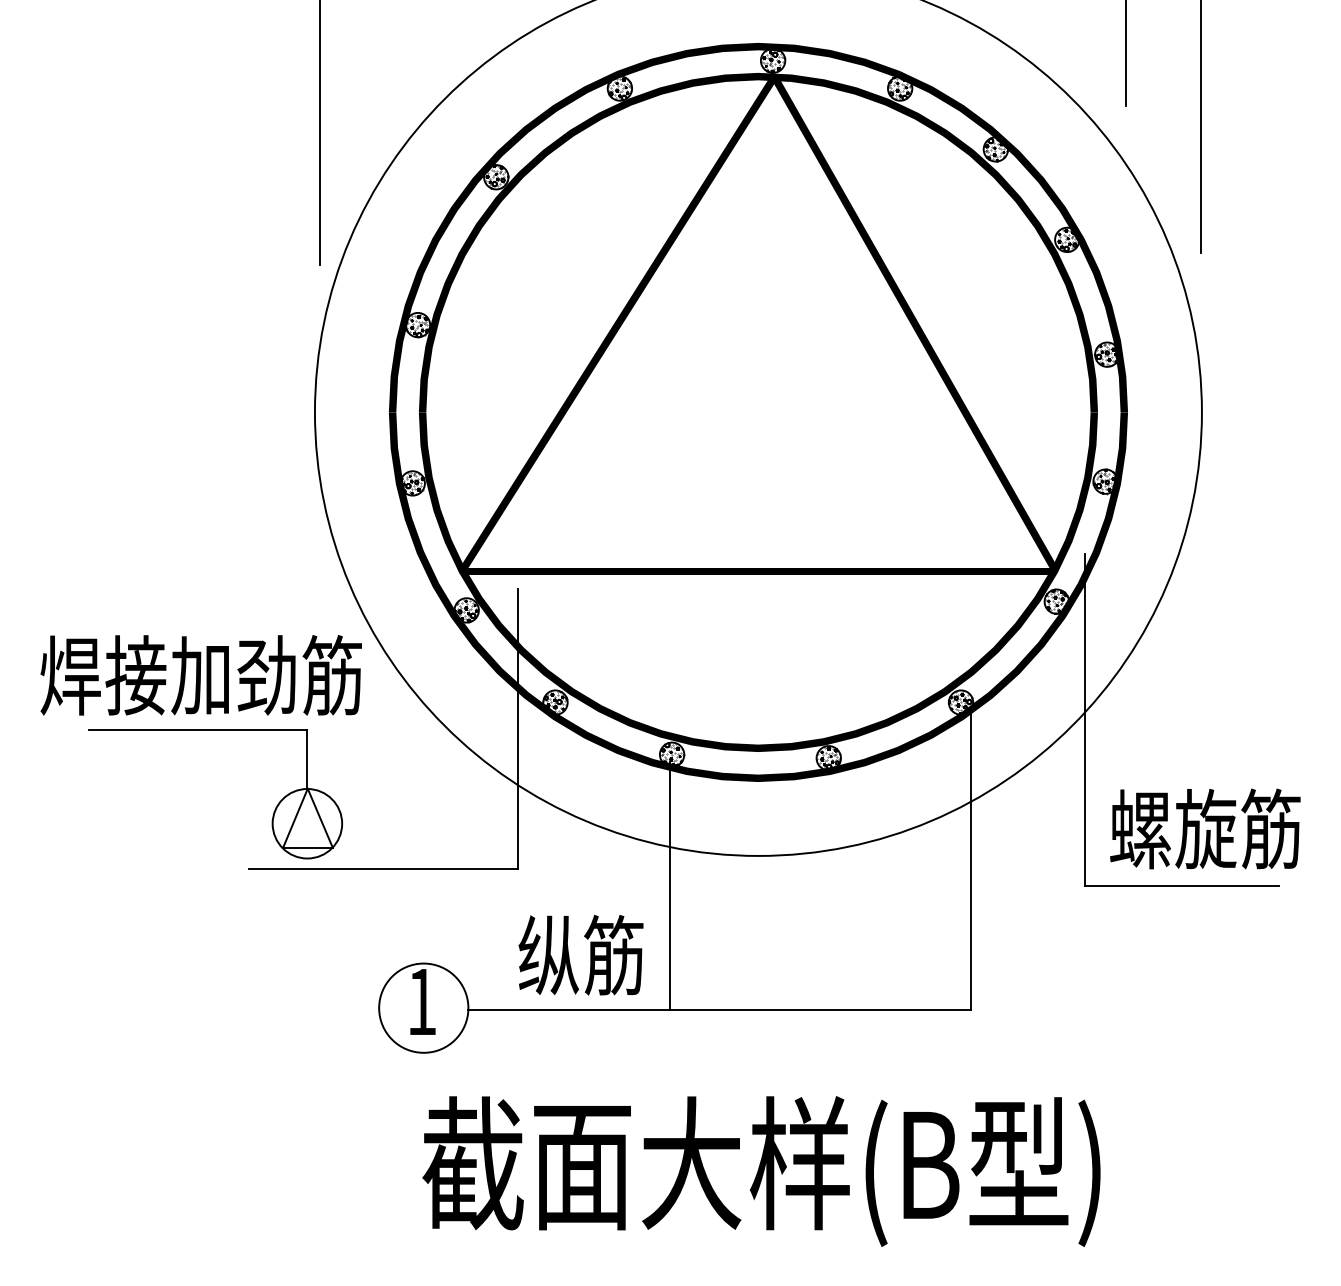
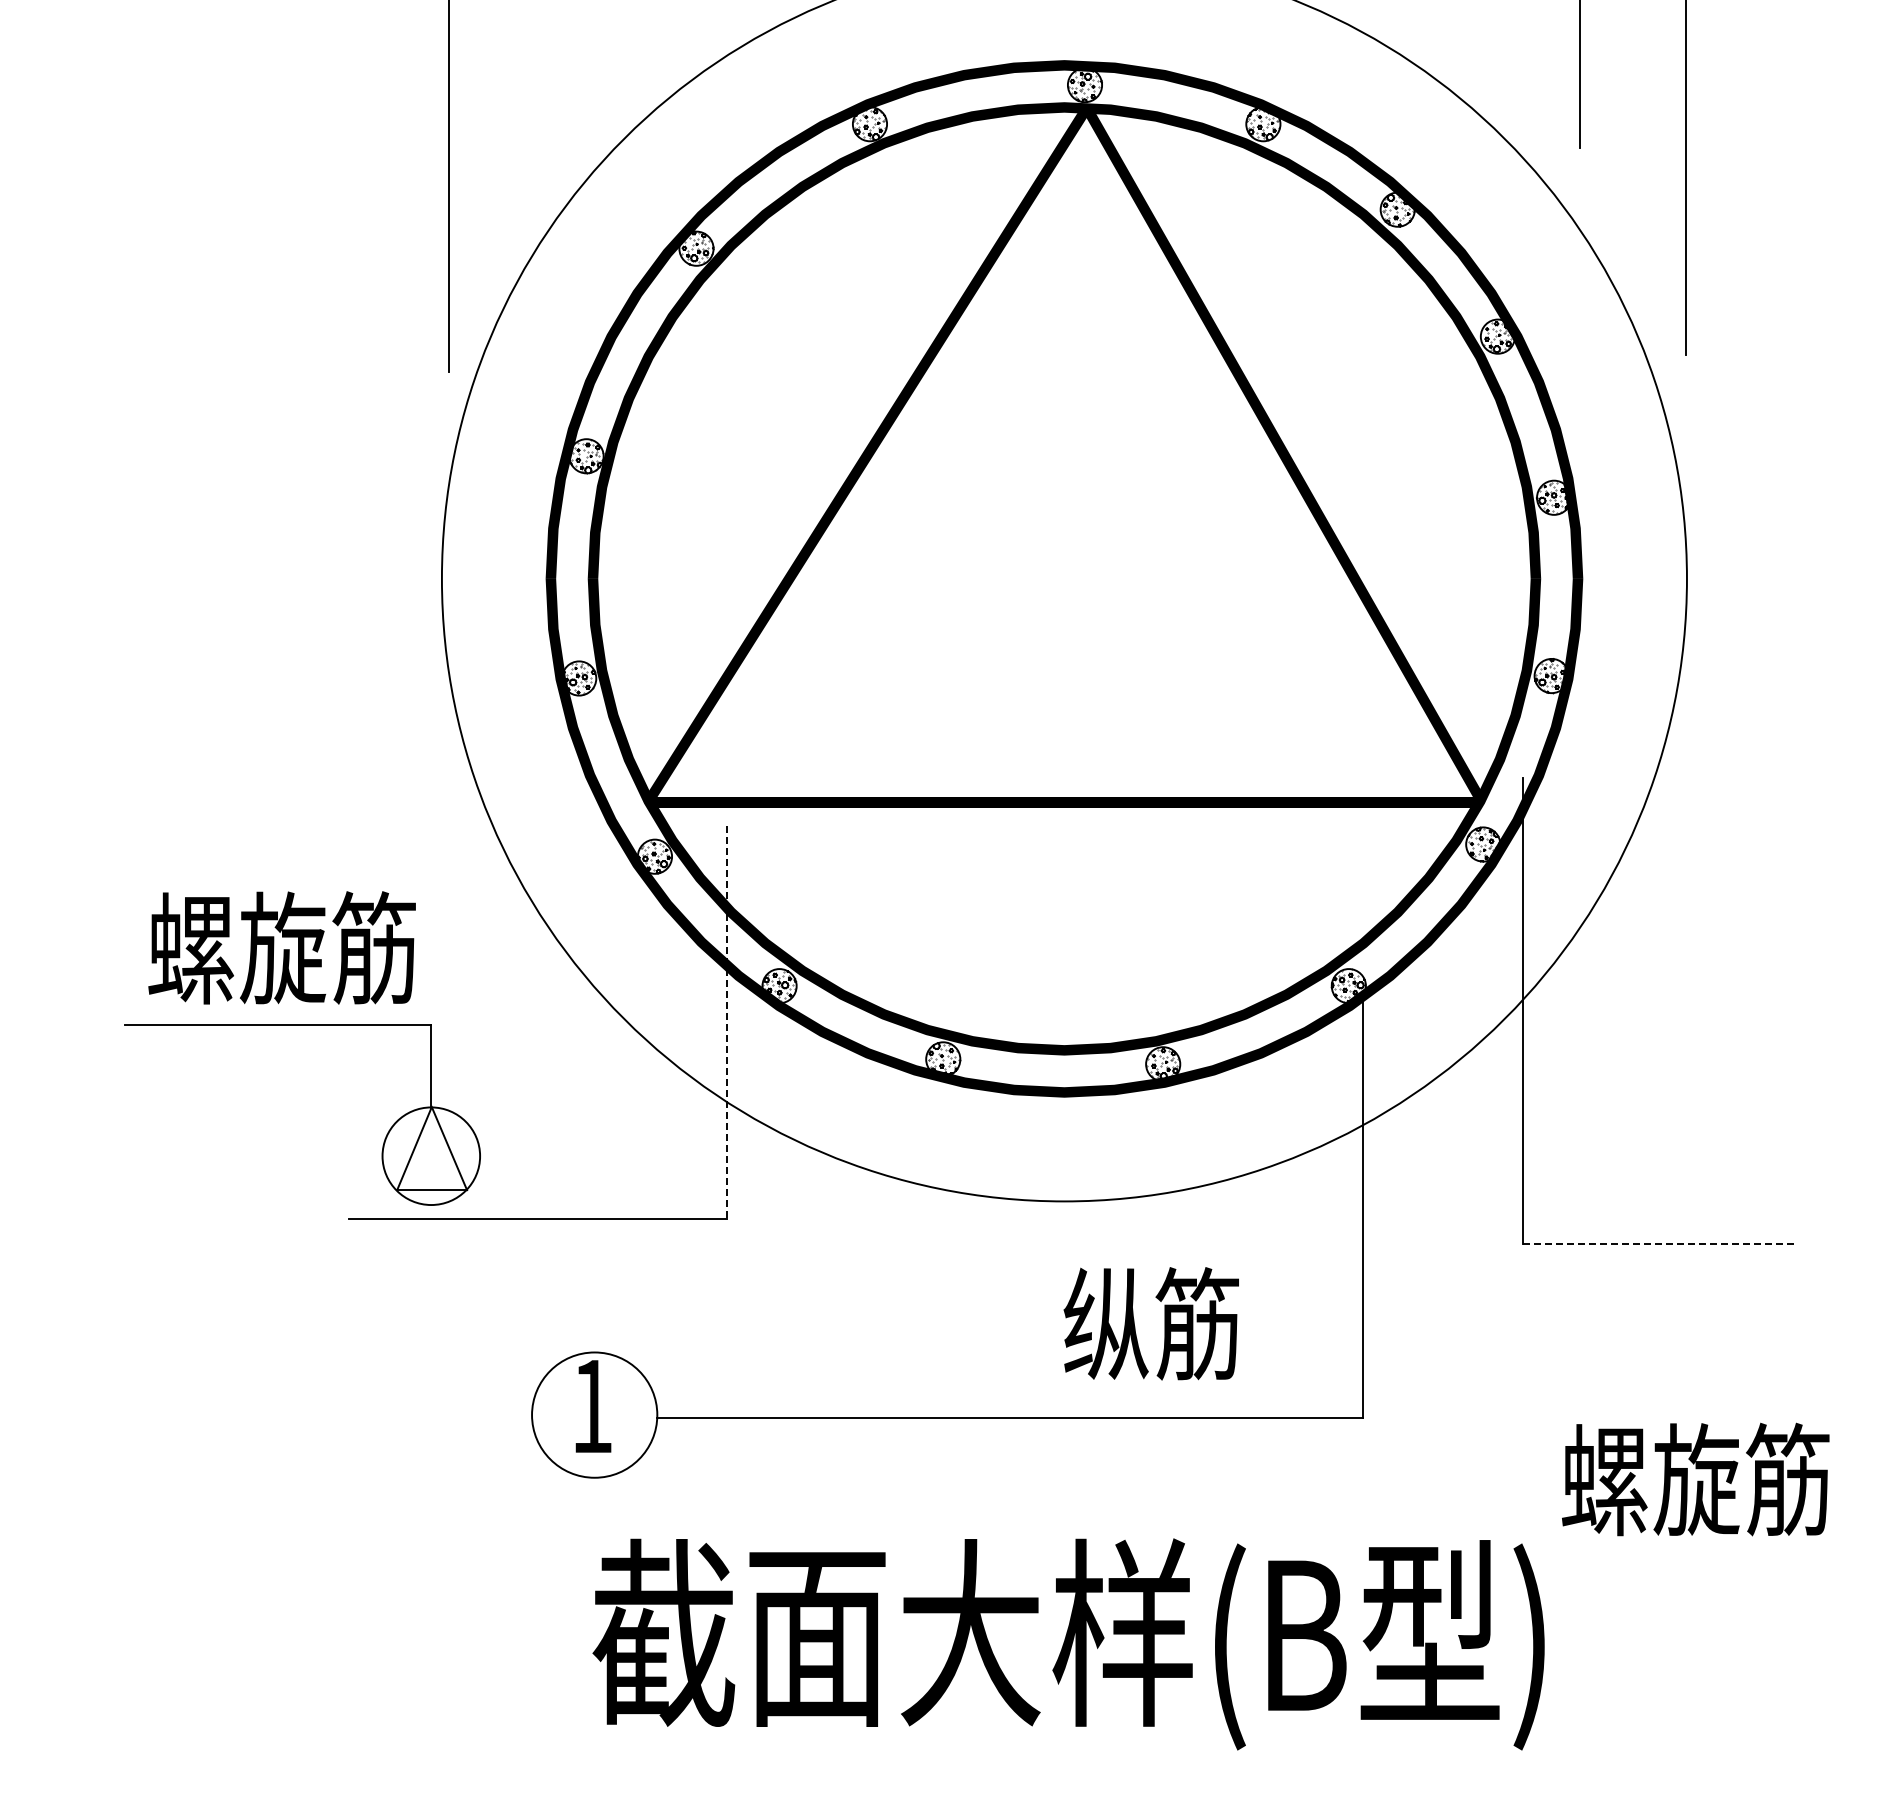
text: (200, 675) -> (281, 947), 焊接加劲筋 -> 螺旋筋
line: (518, 729) -> (727, 1023), solid -> dashed
text: (1205, 828) -> (1695, 1479), moved
line: (670, 885) -> (940, 1243), removed
line: (1182, 885) -> (1659, 1243), solid -> dashed
text: (580, 955) -> (1150, 1323), moved

